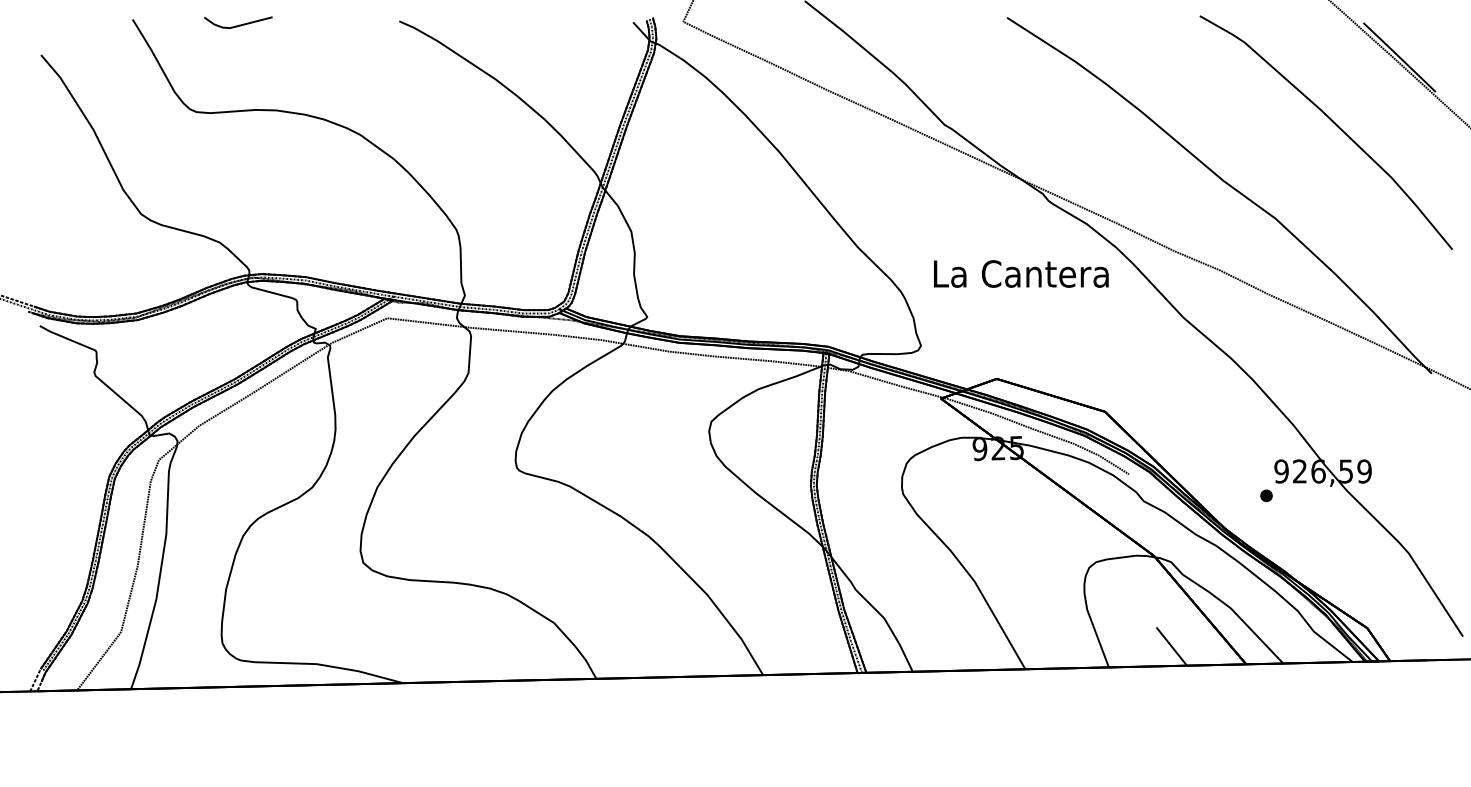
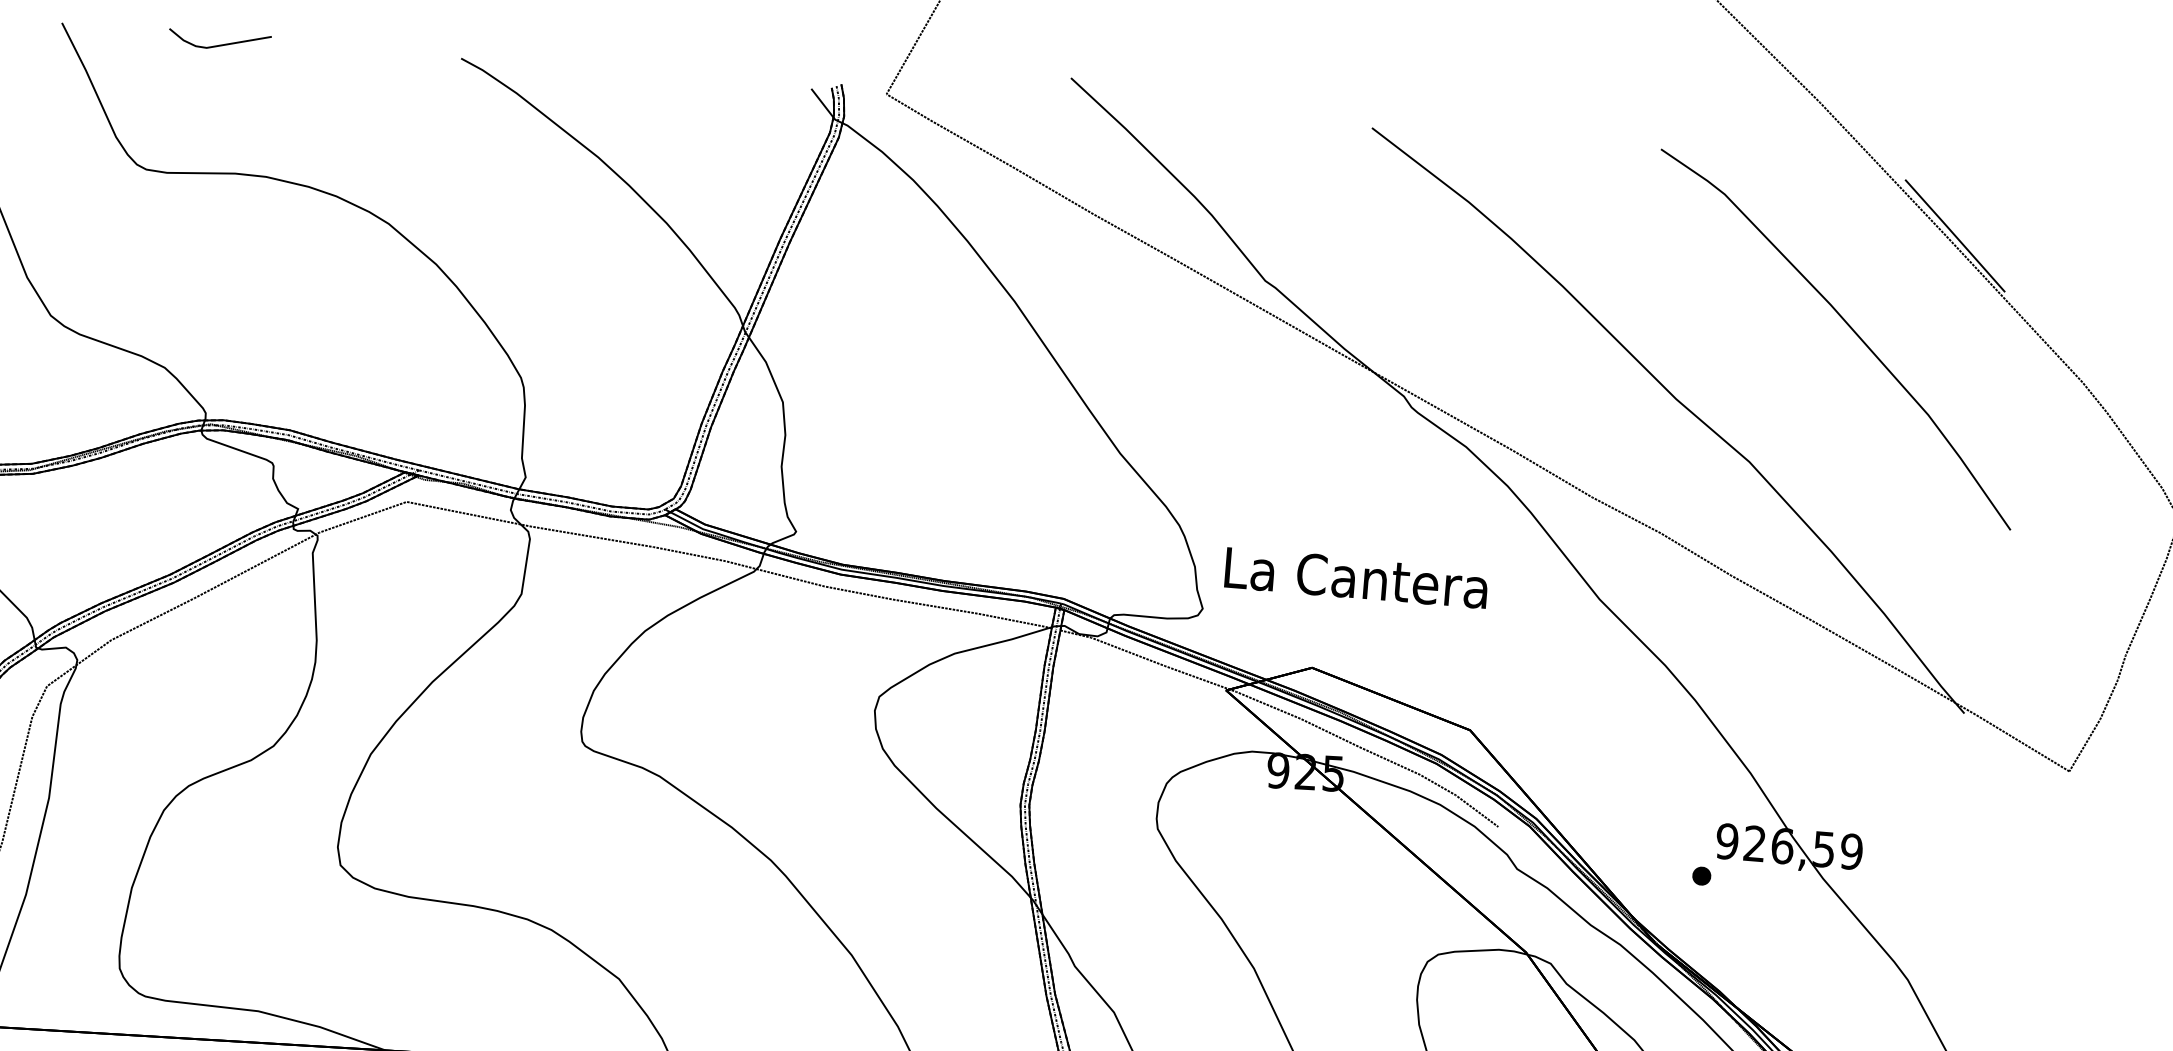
text: (1021, 273) -> (1356, 577), moved

